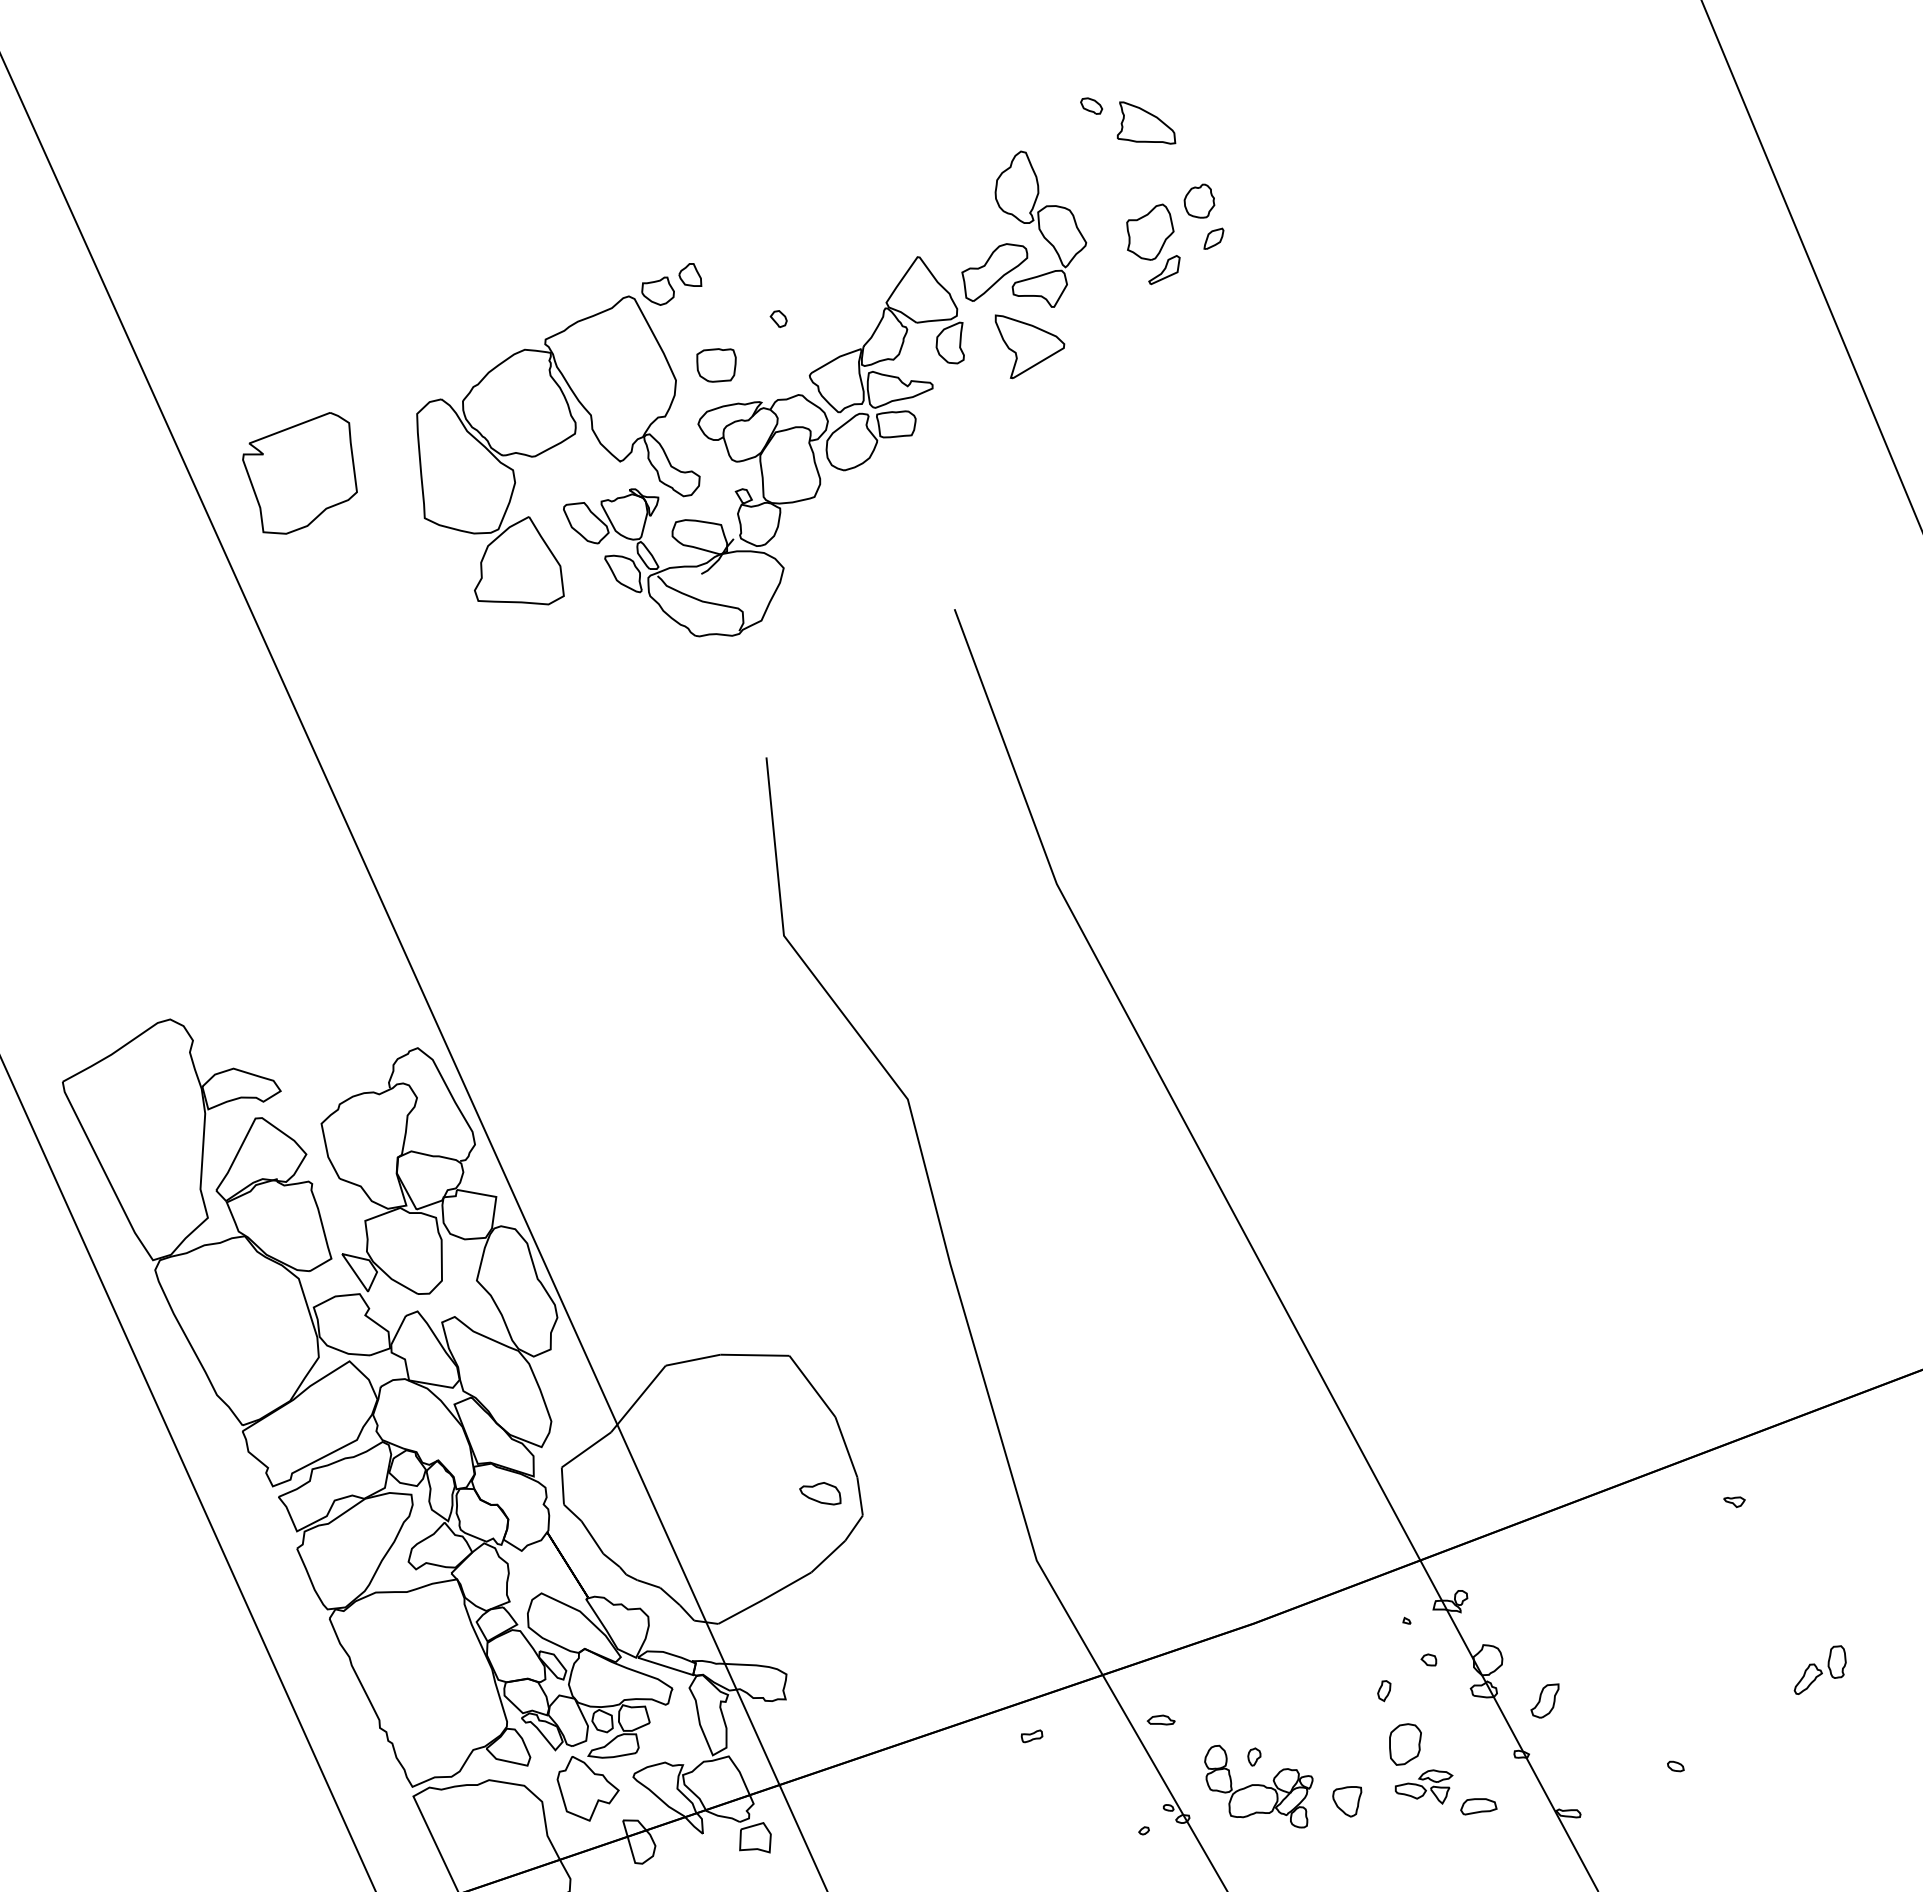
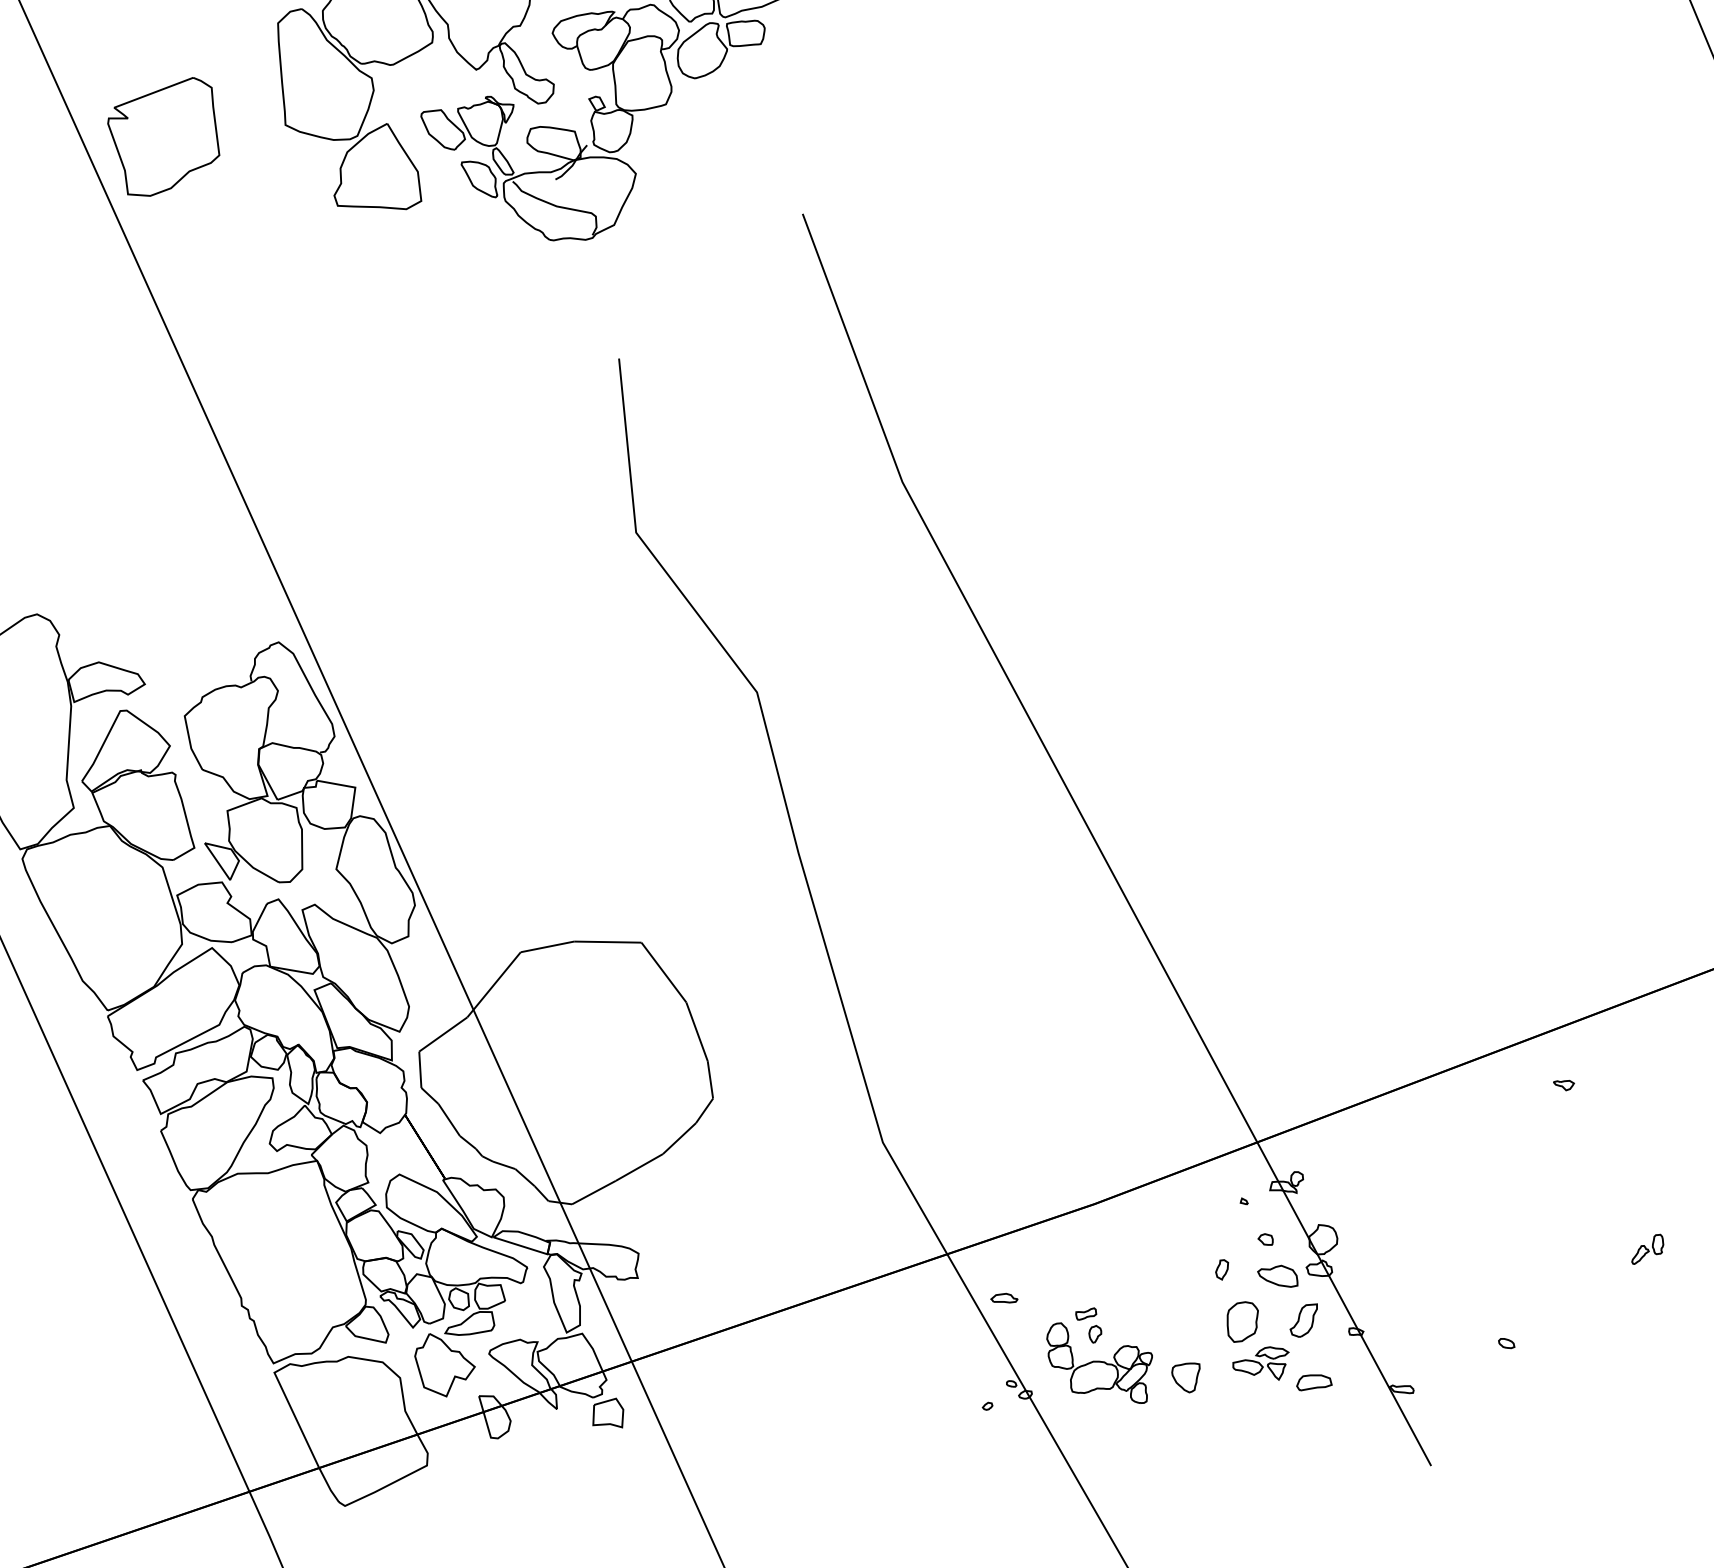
part: (299, 473) -> (163, 137), moved
part: (820, 1493) -> (1277, 1276), moved
part: (1820, 1669) -> (1647, 1248), size x0.62
part: (1544, 1700) -> (1303, 1320), moved
part: (1031, 1736) -> (1085, 1314), moved

